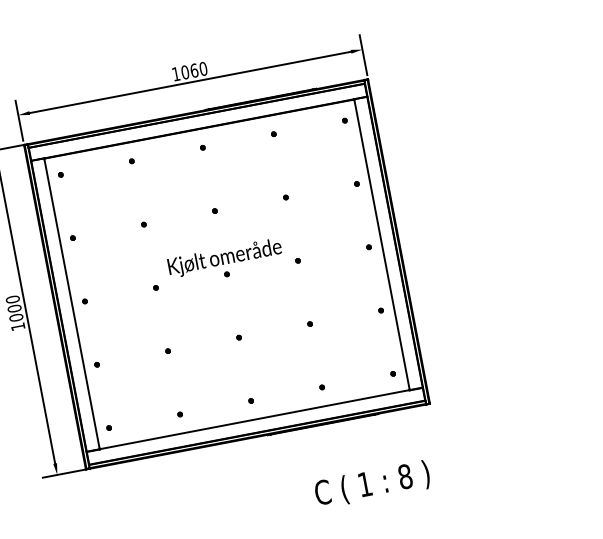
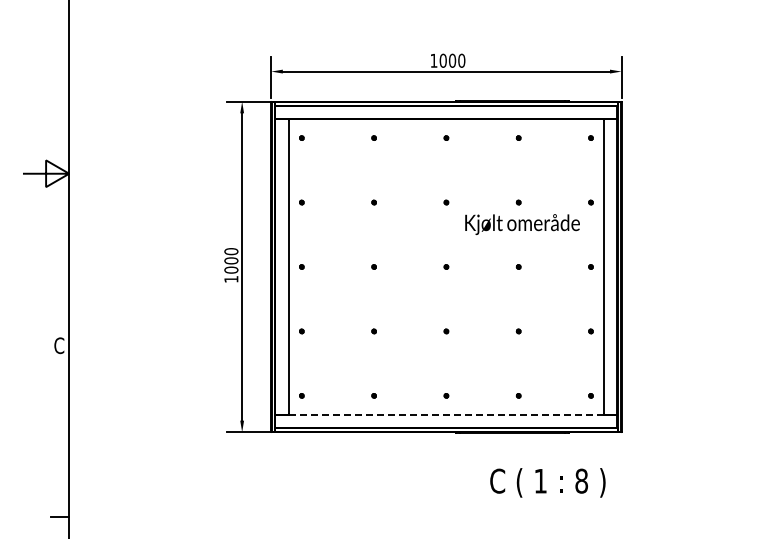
text: (194, 70) -> (452, 60), 1060 -> 1000
text: (224, 257) -> (522, 224), moved
line: (253, 419) -> (445, 414), solid -> dashed
text: (372, 484) -> (547, 482), moved

